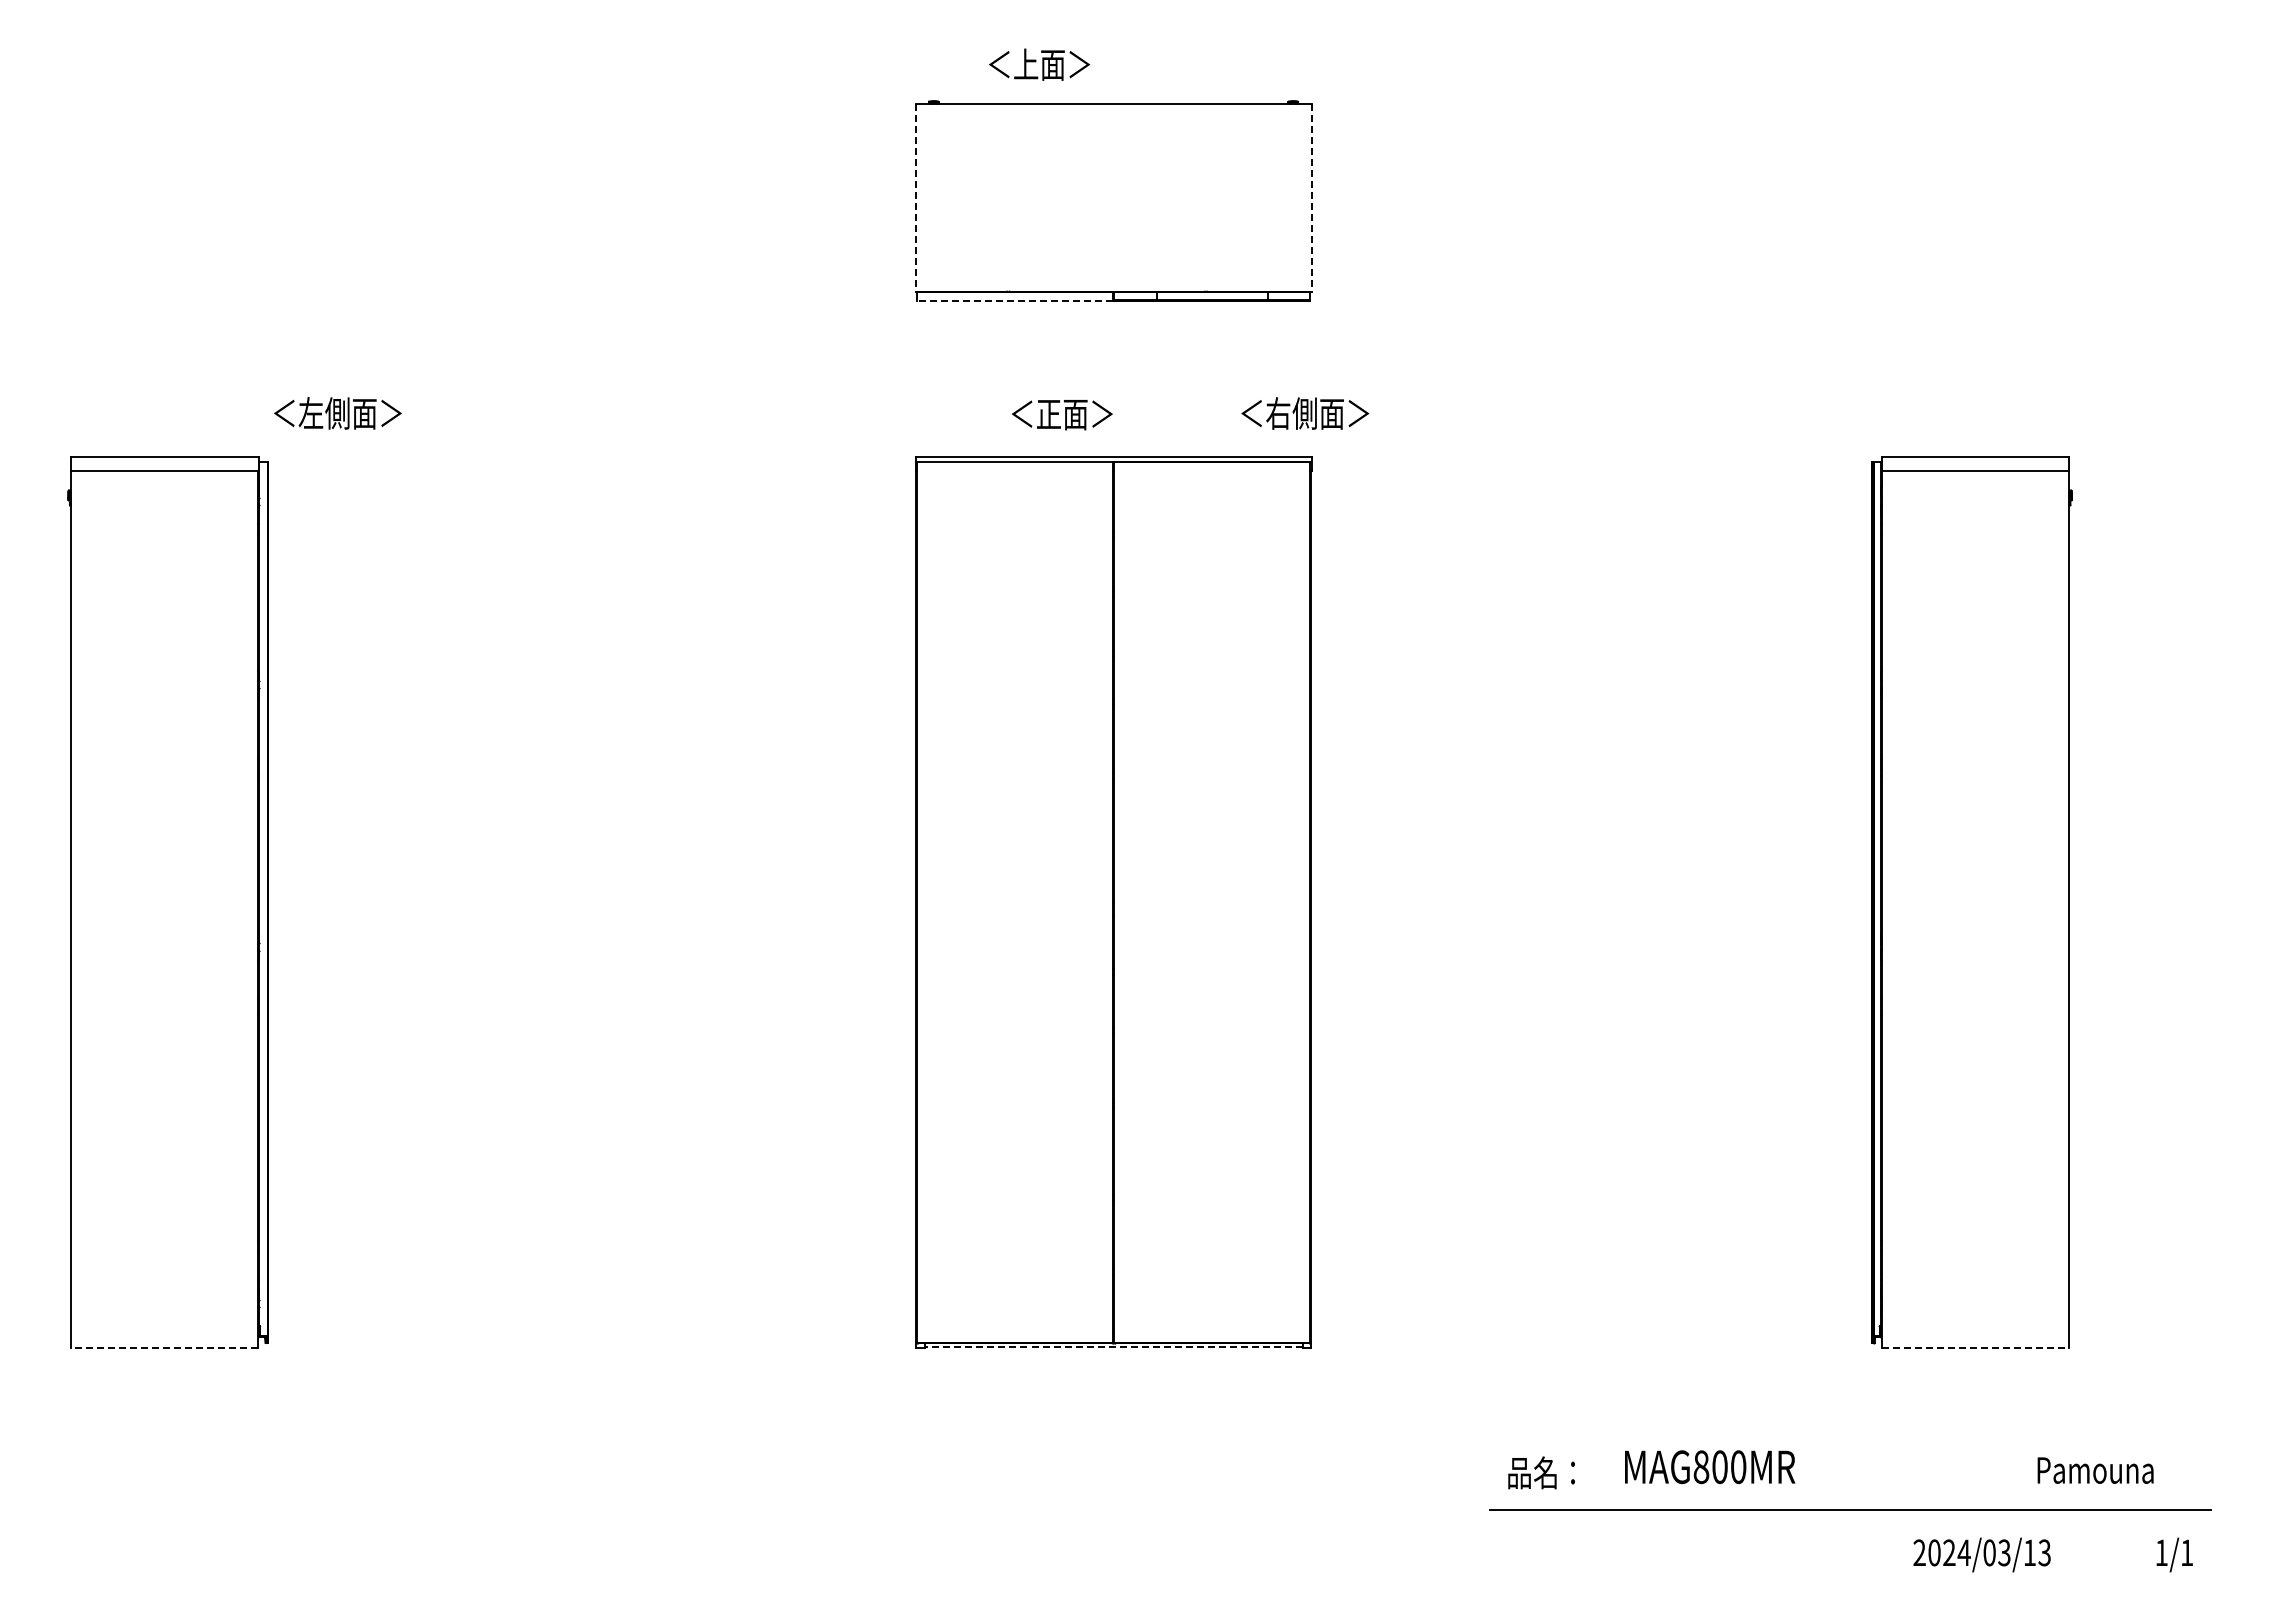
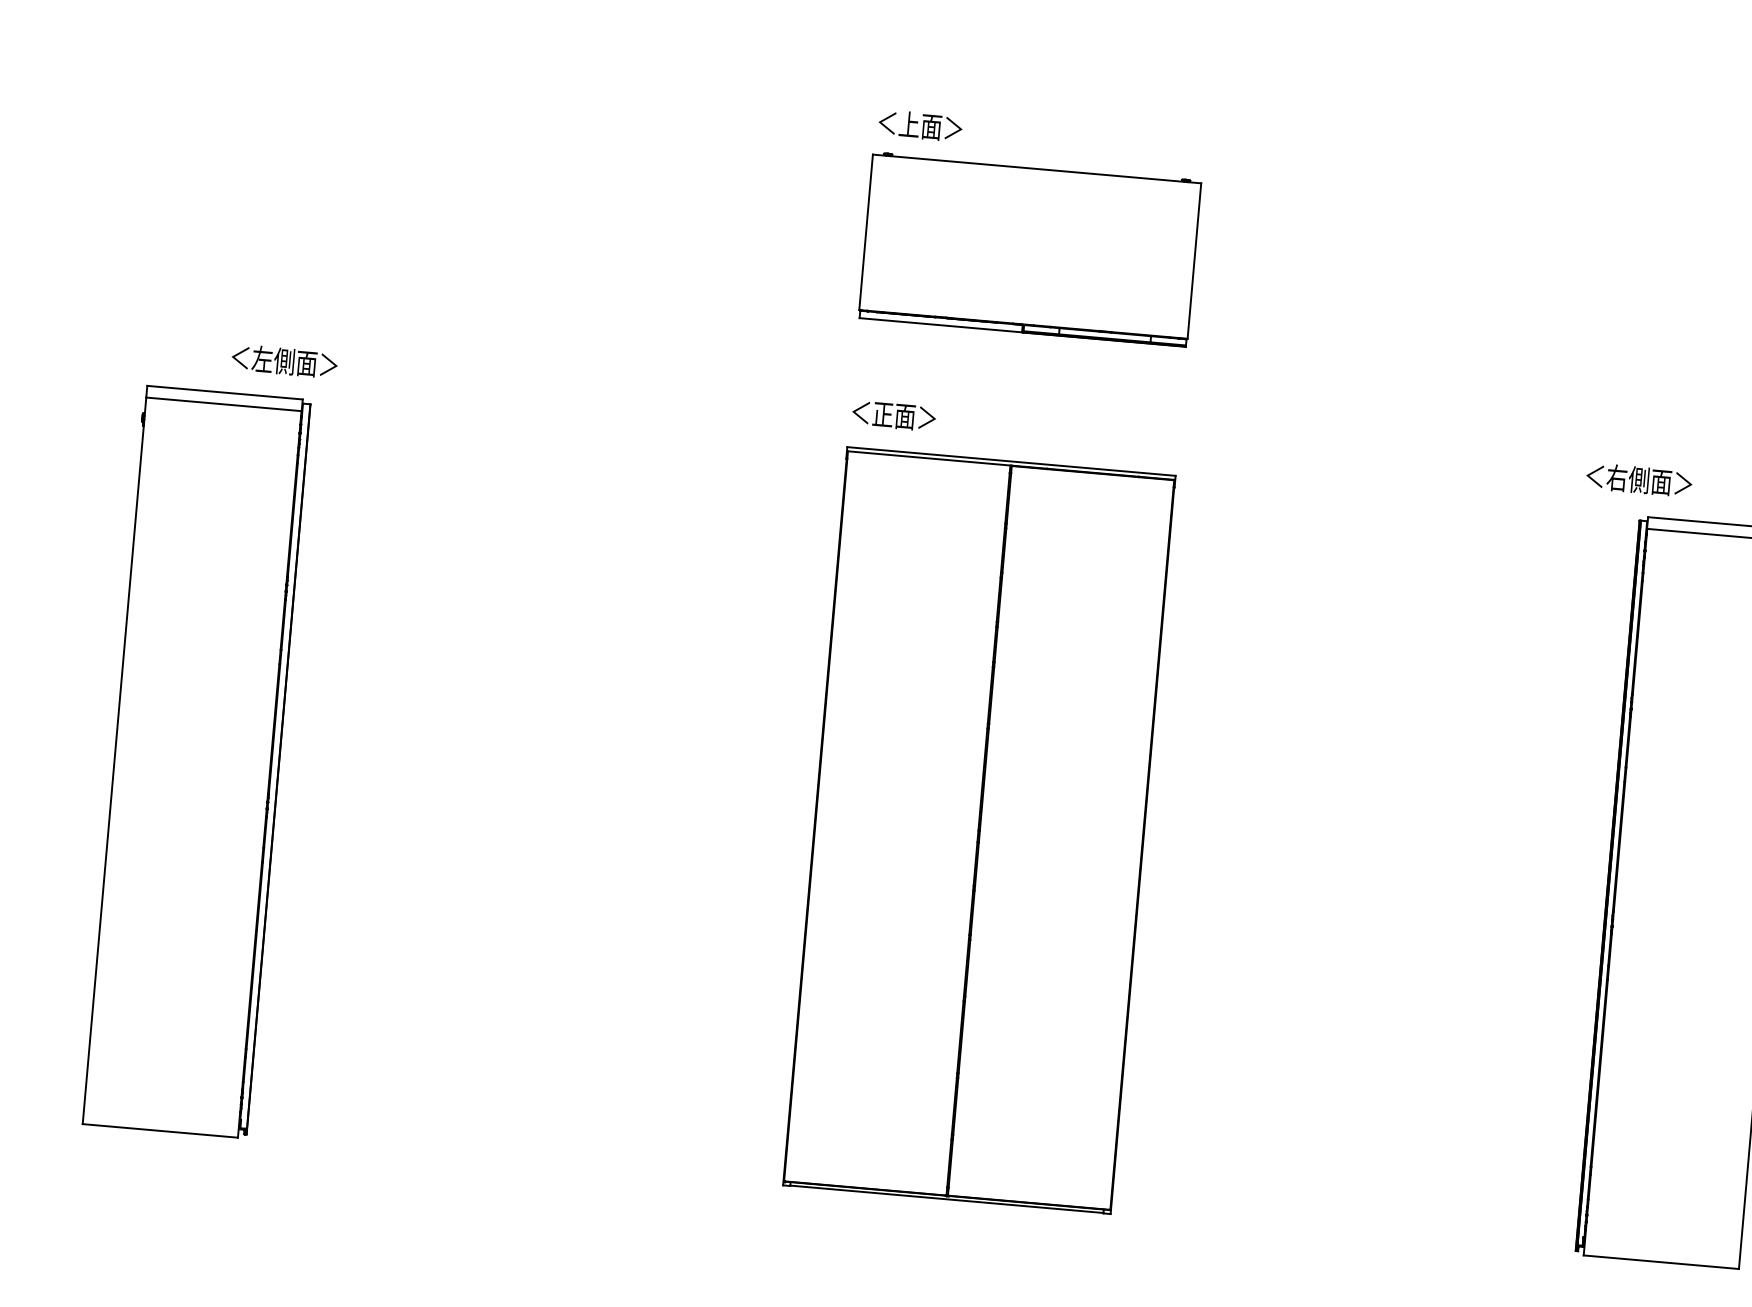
text: (1039, 64) -> (920, 125), moved
line: (915, 197) -> (866, 232), dashed -> solid
line: (1311, 197) -> (1194, 260), dashed -> solid
line: (1014, 301) -> (940, 325), dashed -> solid
text: (337, 413) -> (284, 361), moved
text: (1305, 413) -> (1639, 480), moved
text: (1061, 415) -> (893, 416), moved
line: (164, 1347) -> (160, 1130), dashed -> solid
line: (1113, 1347) -> (946, 1199), dashed -> solid
line: (1975, 1347) -> (1661, 1262), dashed -> solid

